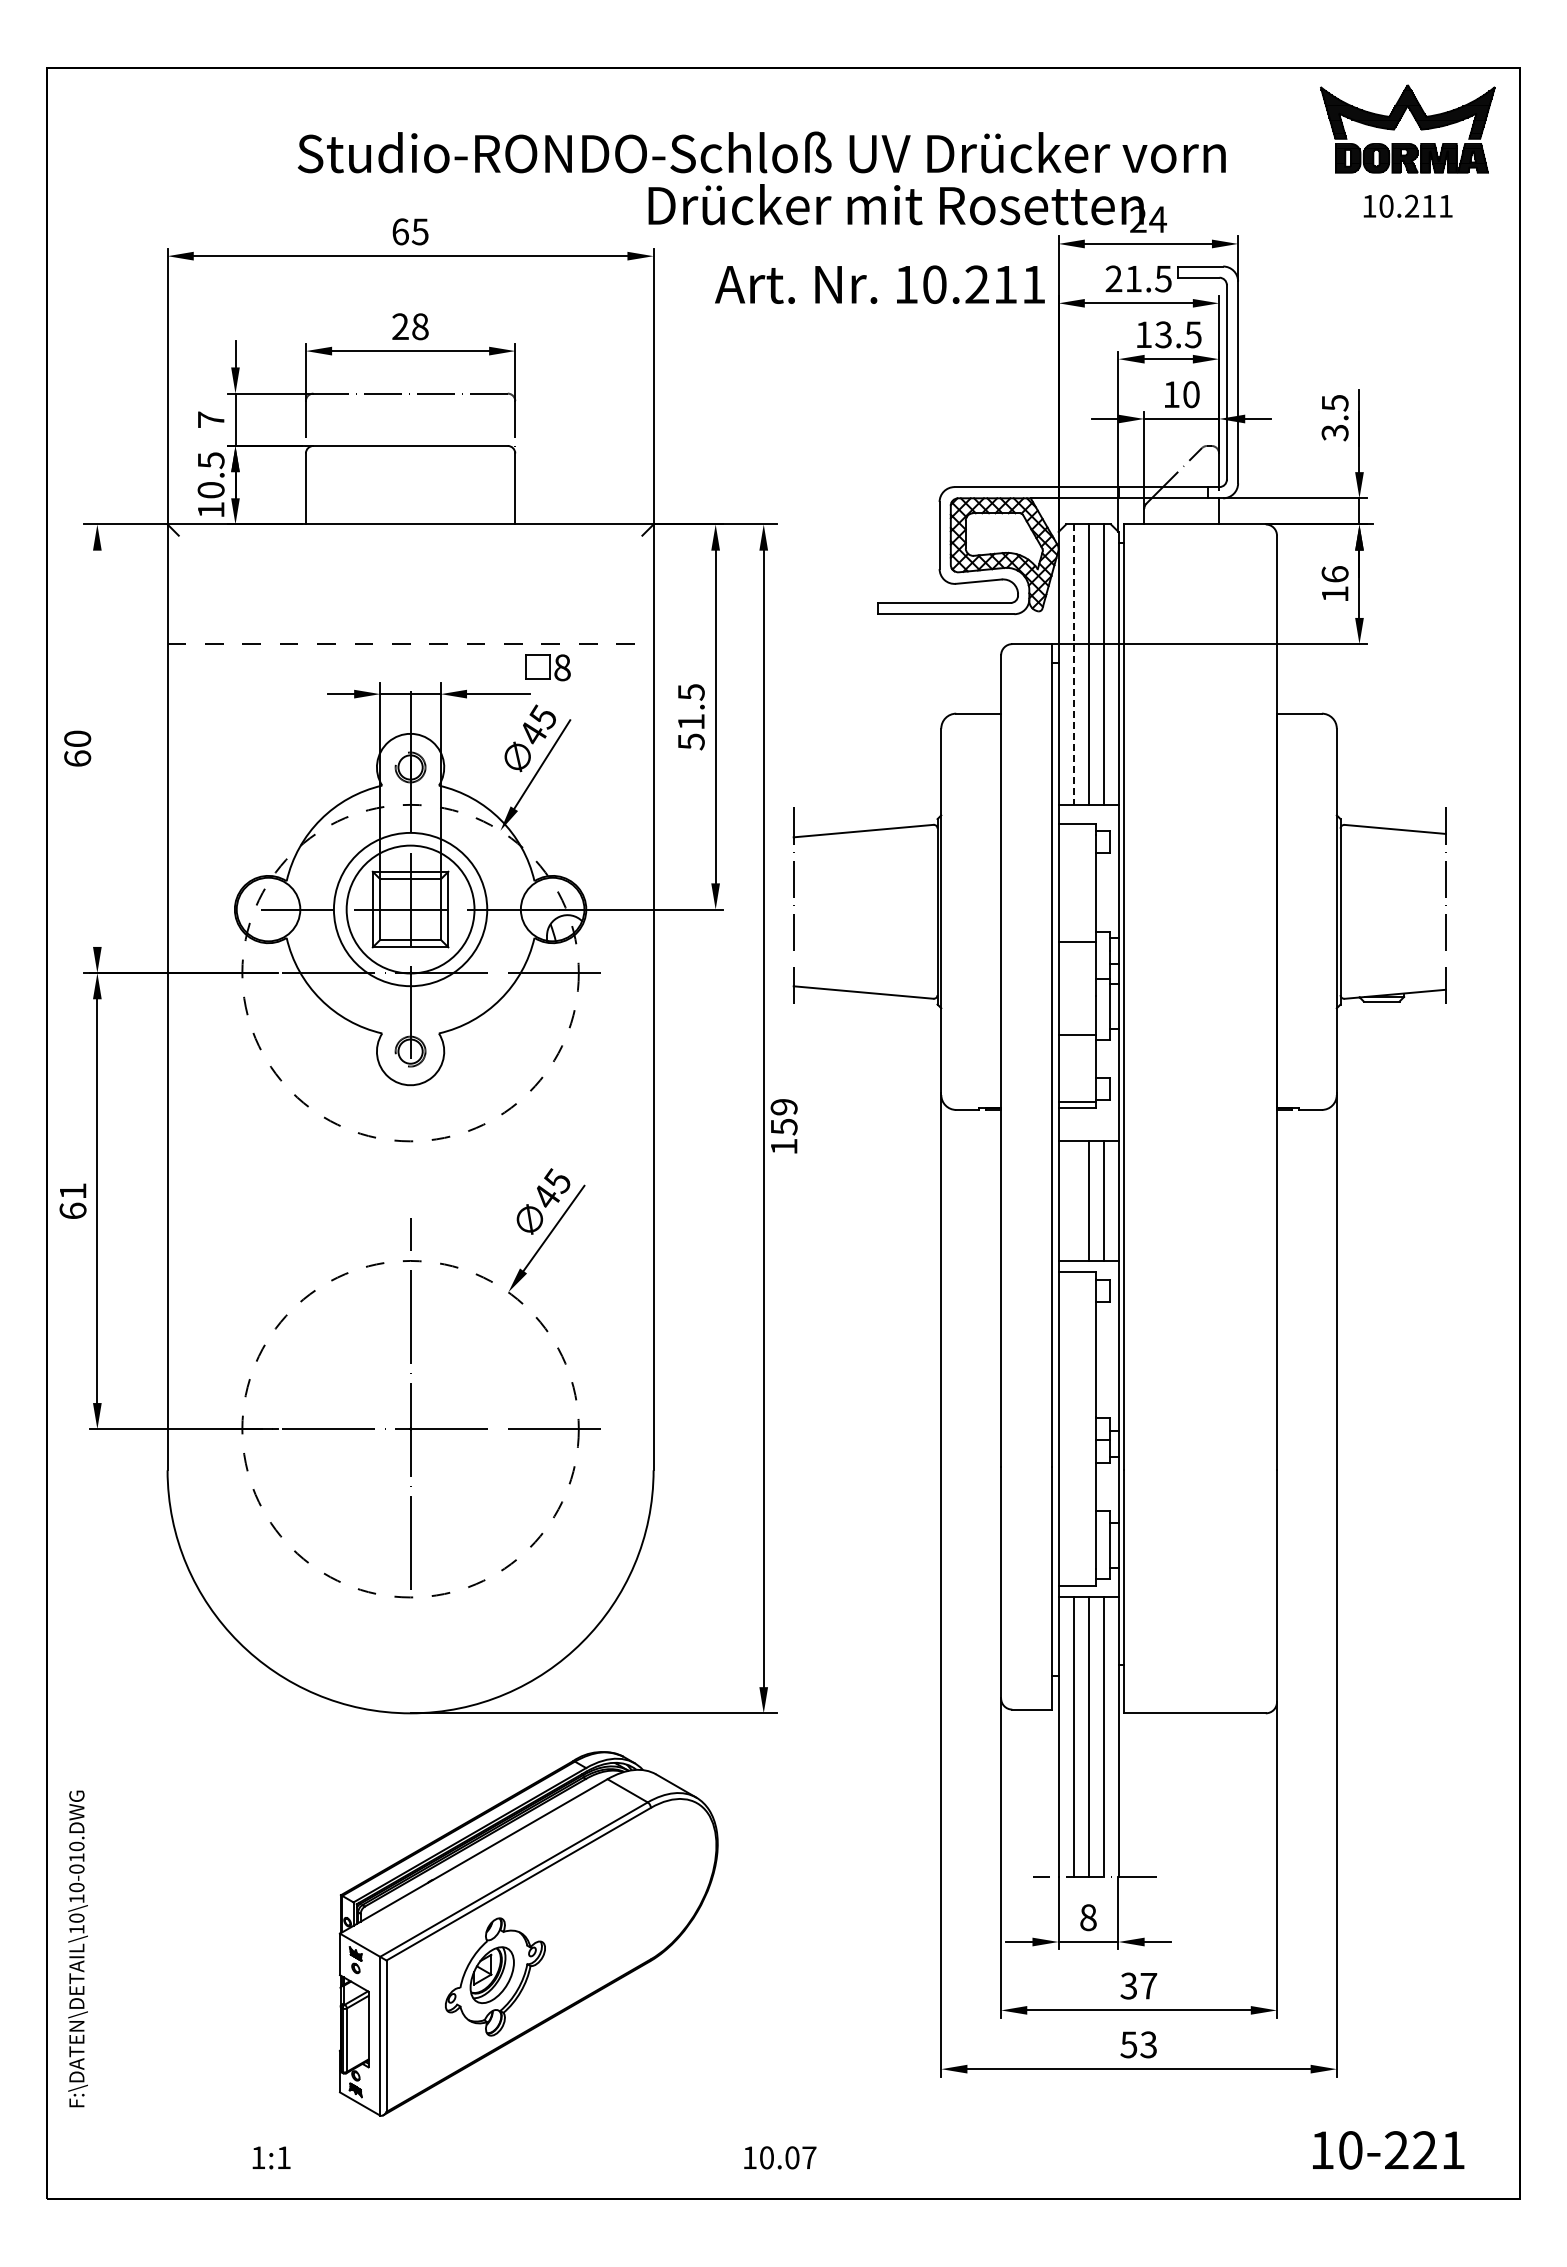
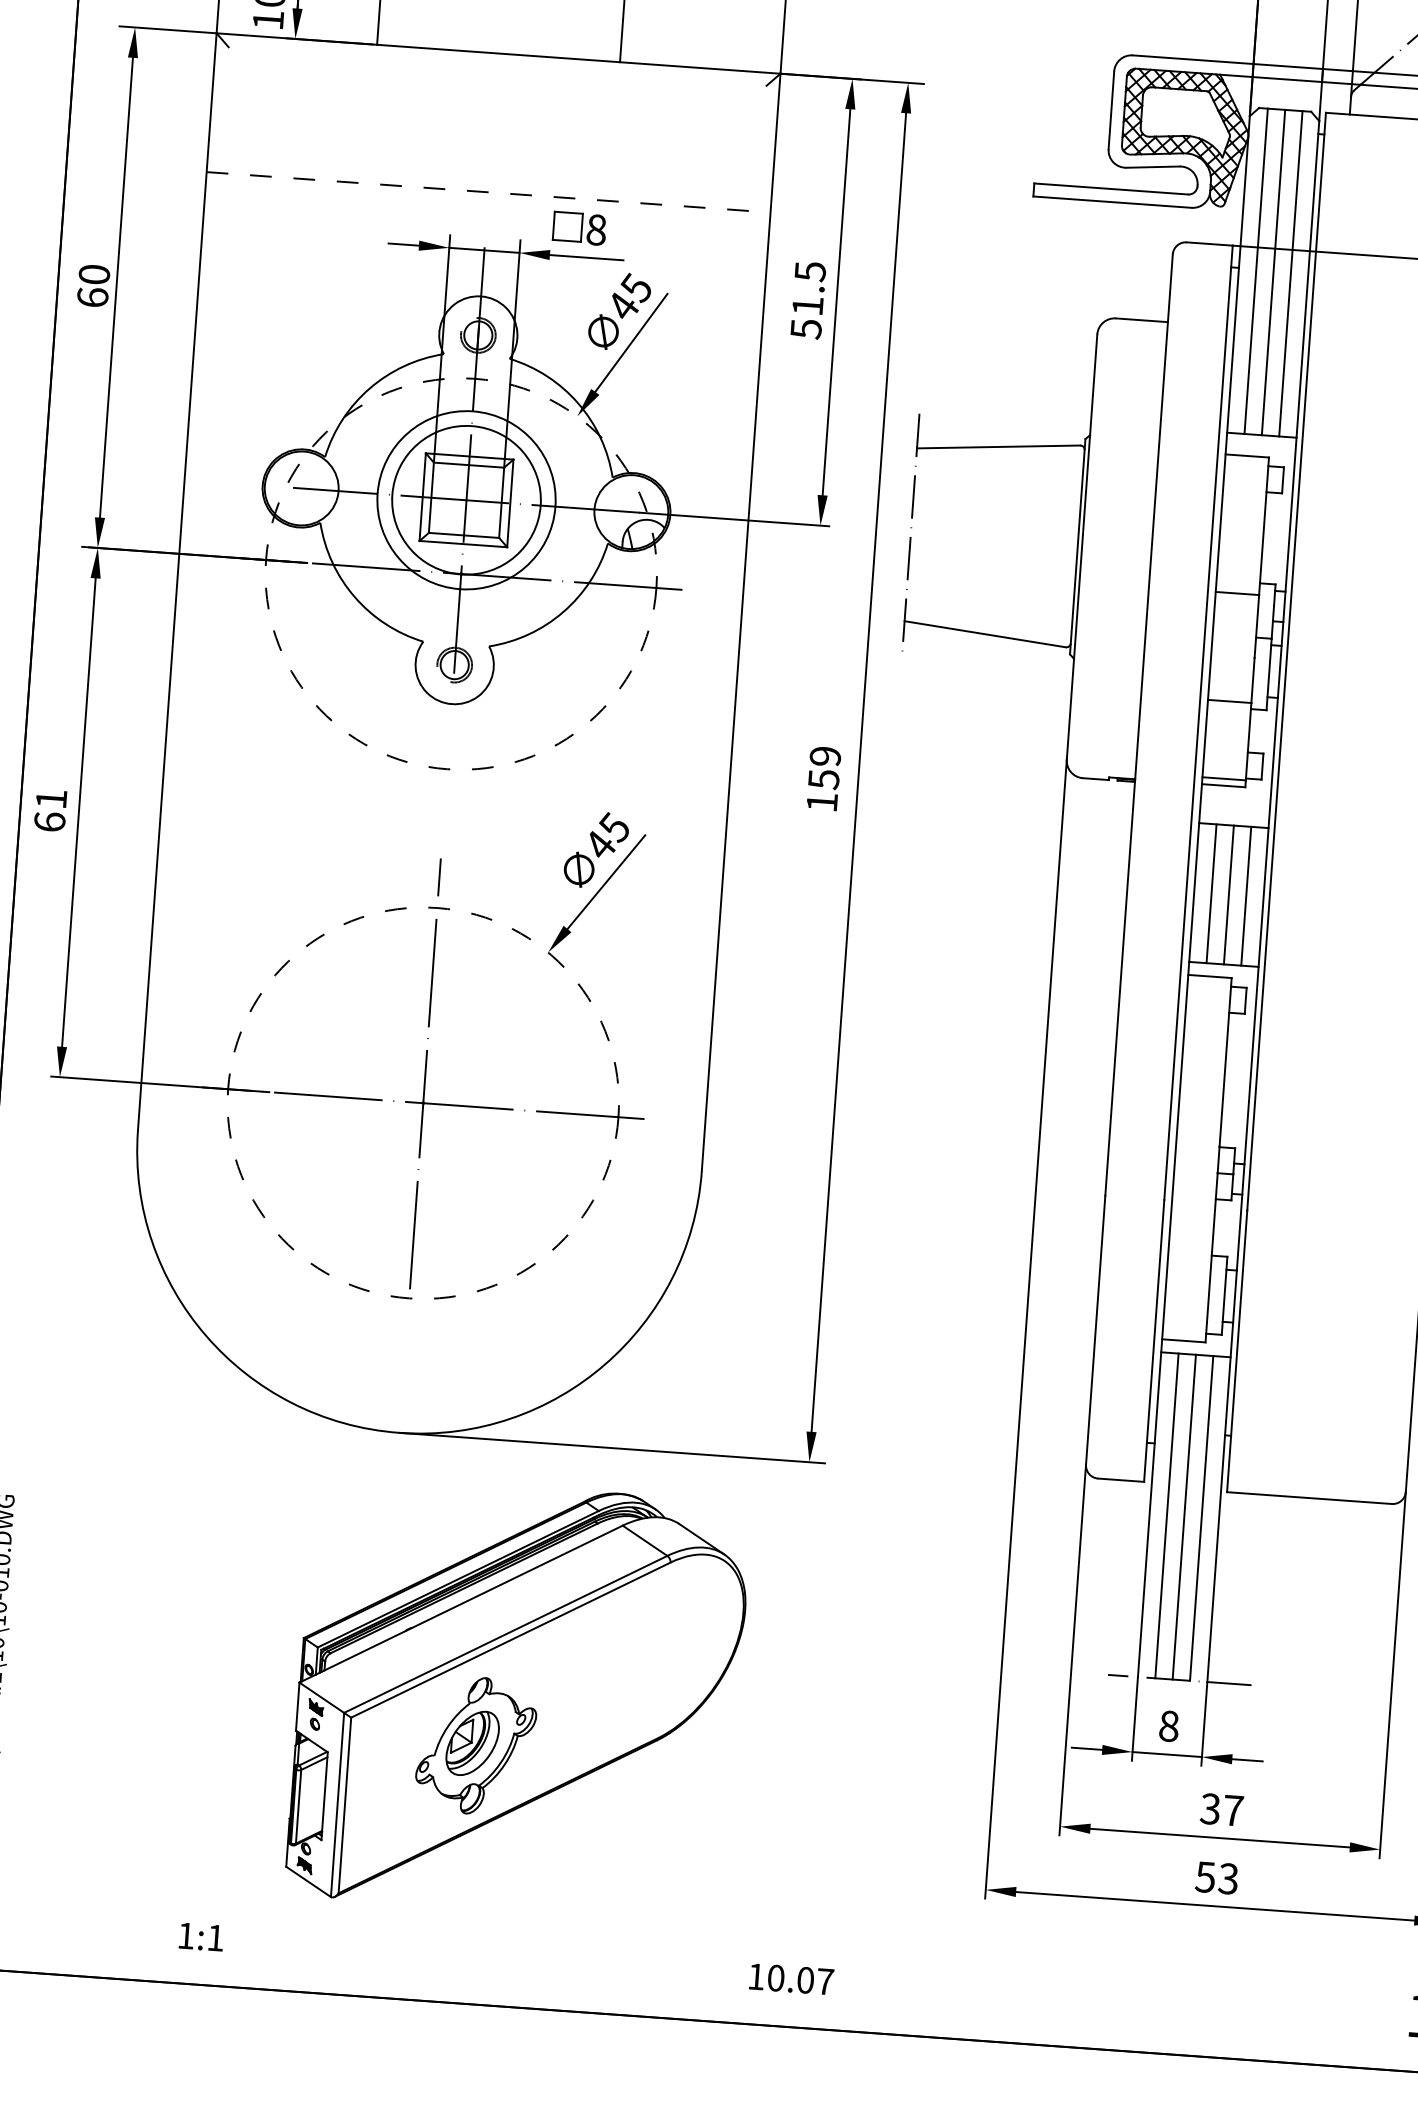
line: (1073, 665) -> (1255, 272), dashed -> solid
part: (547, 667) -> (579, 228), moved
line: (97, 748) -> (116, 287), added
text: (783, 1126) -> (823, 778), moved
line: (1073, 1200) -> (1211, 892), added

